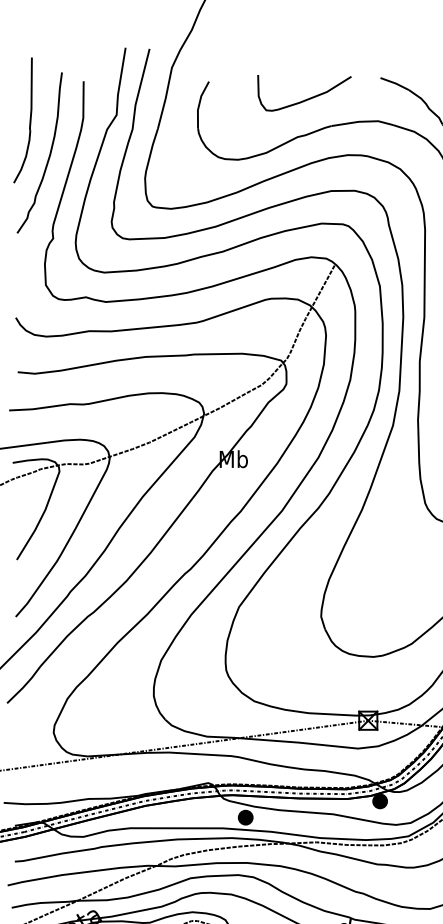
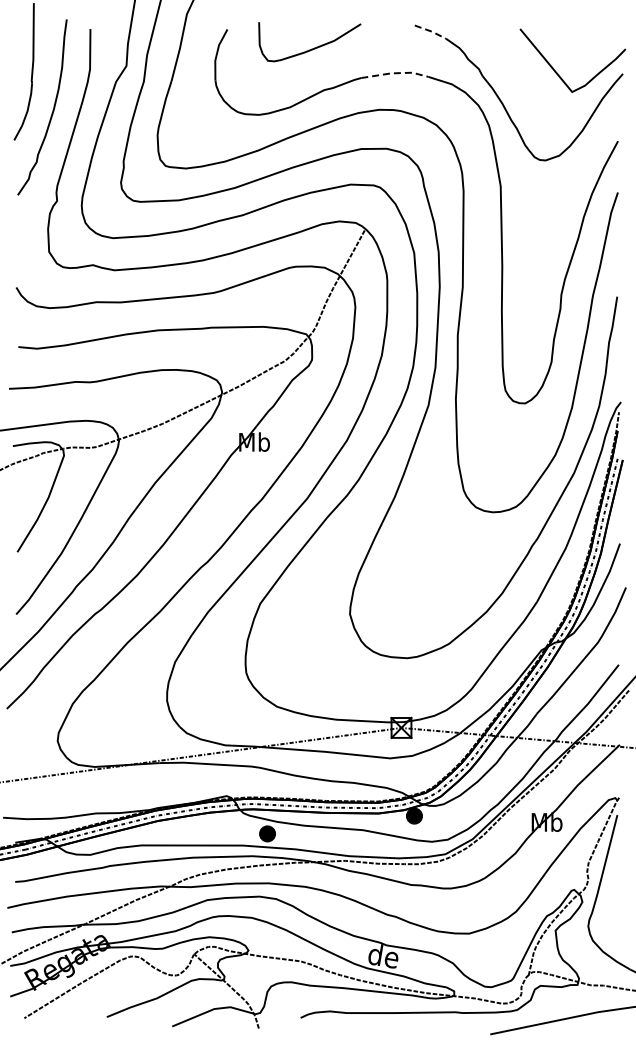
line: (394, 83) -> (430, 31), solid -> dashed
curve: (306, 99) -> (311, 48), moved
line: (361, 121) -> (394, 73), solid -> dashed

